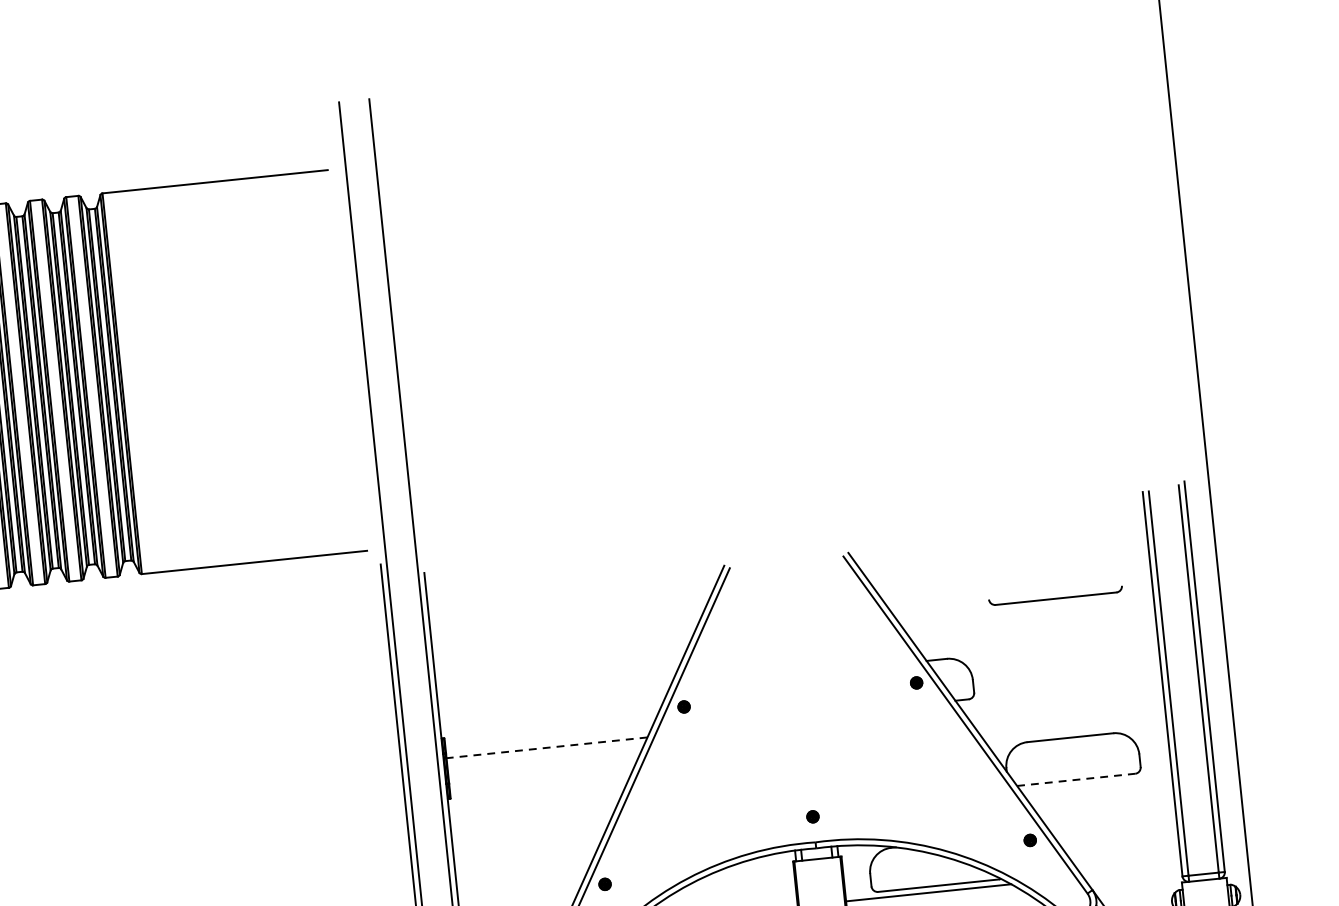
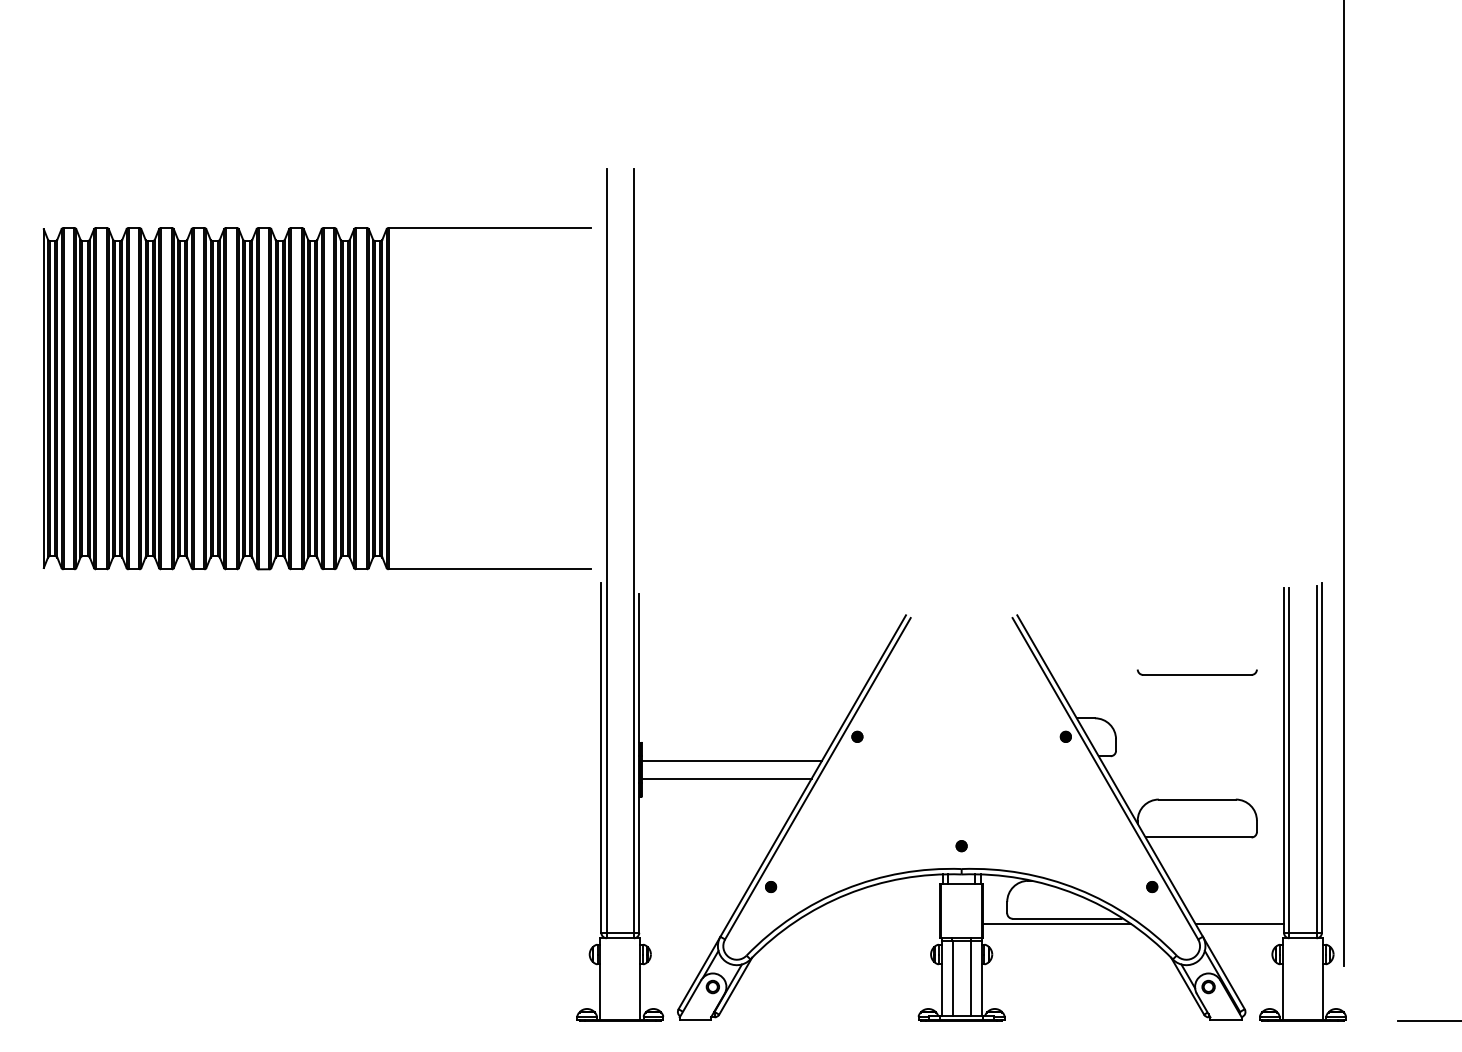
line: (546, 747) -> (731, 760), dashed -> solid
line: (542, 768) -> (726, 778), added
line: (1076, 779) -> (1198, 837), dashed -> solid
line: (1131, 872) -> (1239, 924), added

